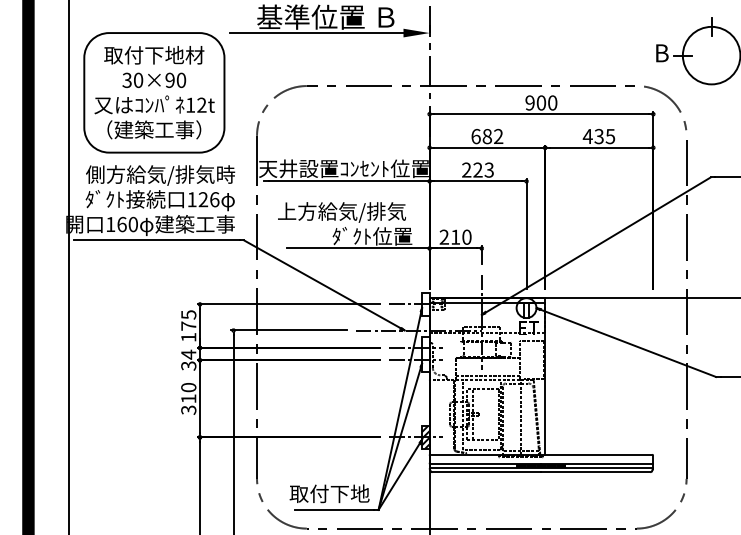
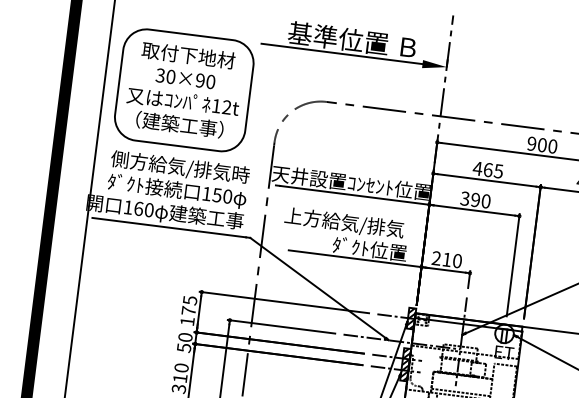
text: (486, 136) -> (487, 169), 682 -> 465
text: (477, 169) -> (475, 199), 223 -> 390
text: (208, 199) -> (222, 195), 126 -> 150
hatch: (425, 304) -> (411, 318), added
hatch: (425, 353) -> (405, 364), added
text: (188, 359) -> (184, 341), 34 -> 50

